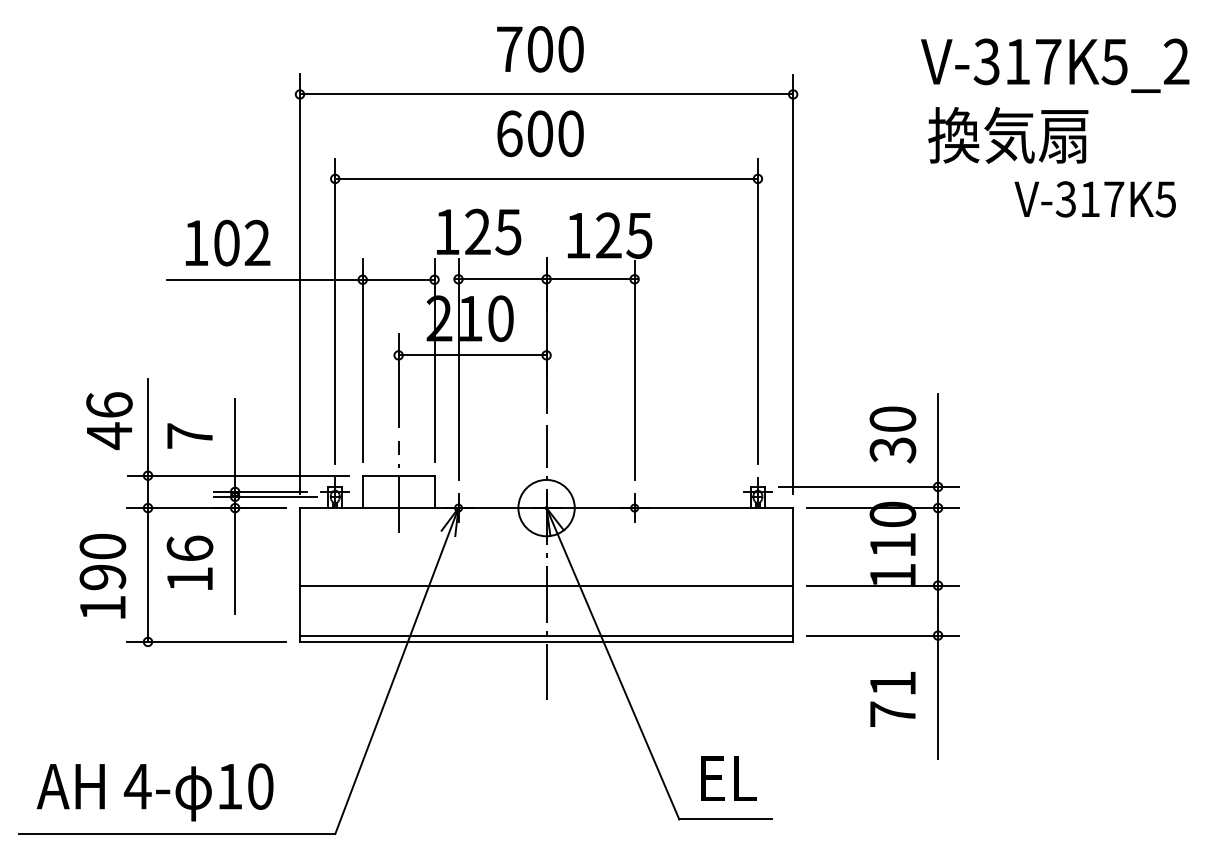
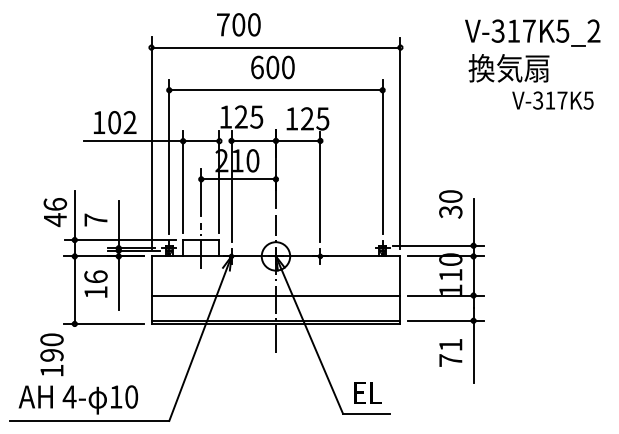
text: (539, 48) -> (238, 24), moved
text: (892, 434) -> (450, 204), moved
text: (101, 575) -> (51, 354), moved

